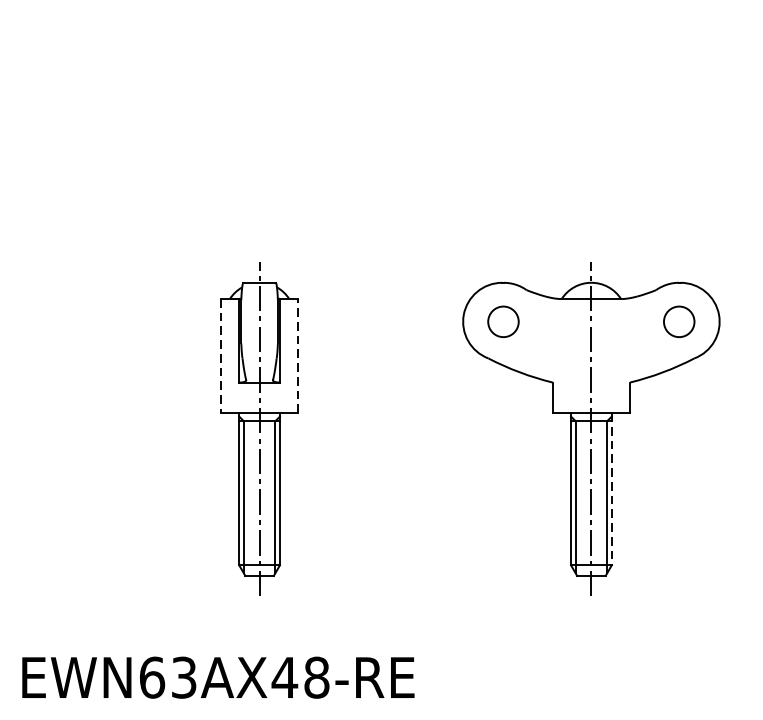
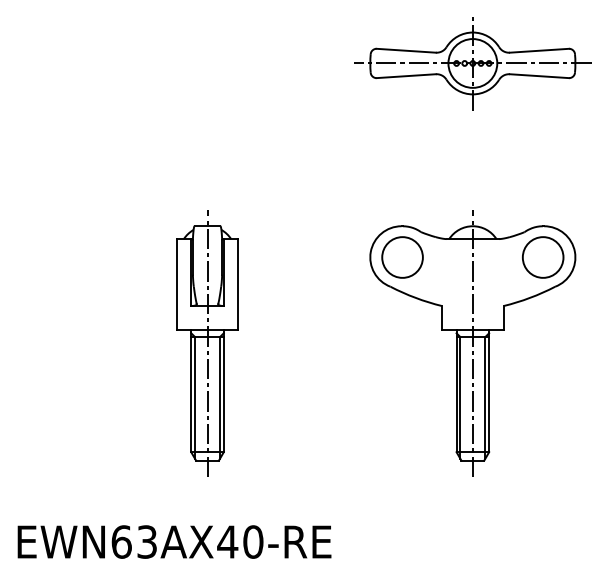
part: (590, 79) -> (472, 63), added
part: (503, 321) -> (402, 257), size x1.67
part: (678, 321) -> (542, 257), size x1.67
line: (220, 355) -> (176, 284), dashed -> solid
line: (298, 355) -> (238, 284), dashed -> solid
line: (612, 489) -> (489, 391), dashed -> solid
text: (317, 677) -> (253, 541), EWN63AX48-RE -> EWN63AX40-RE

